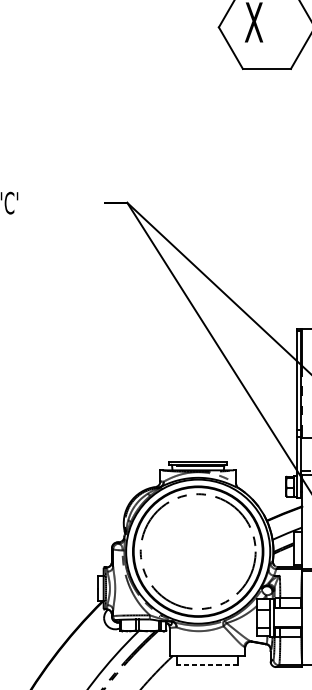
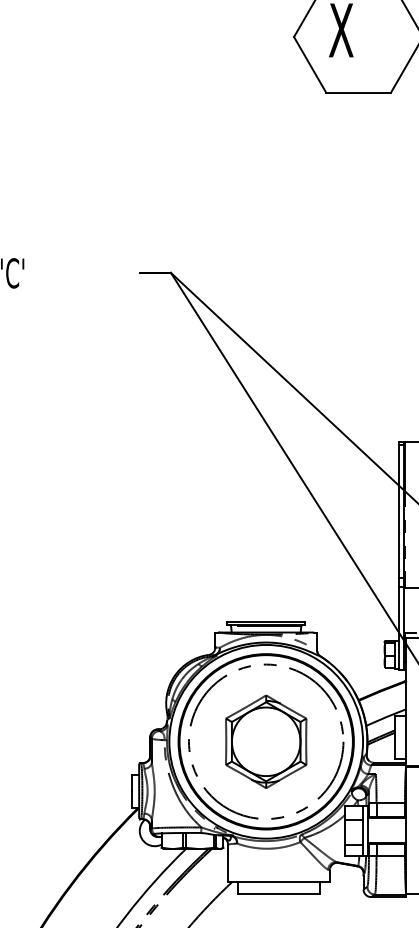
part: (198, 551) -> (266, 741), added
line: (207, 665) -> (278, 894), dashed -> solid

